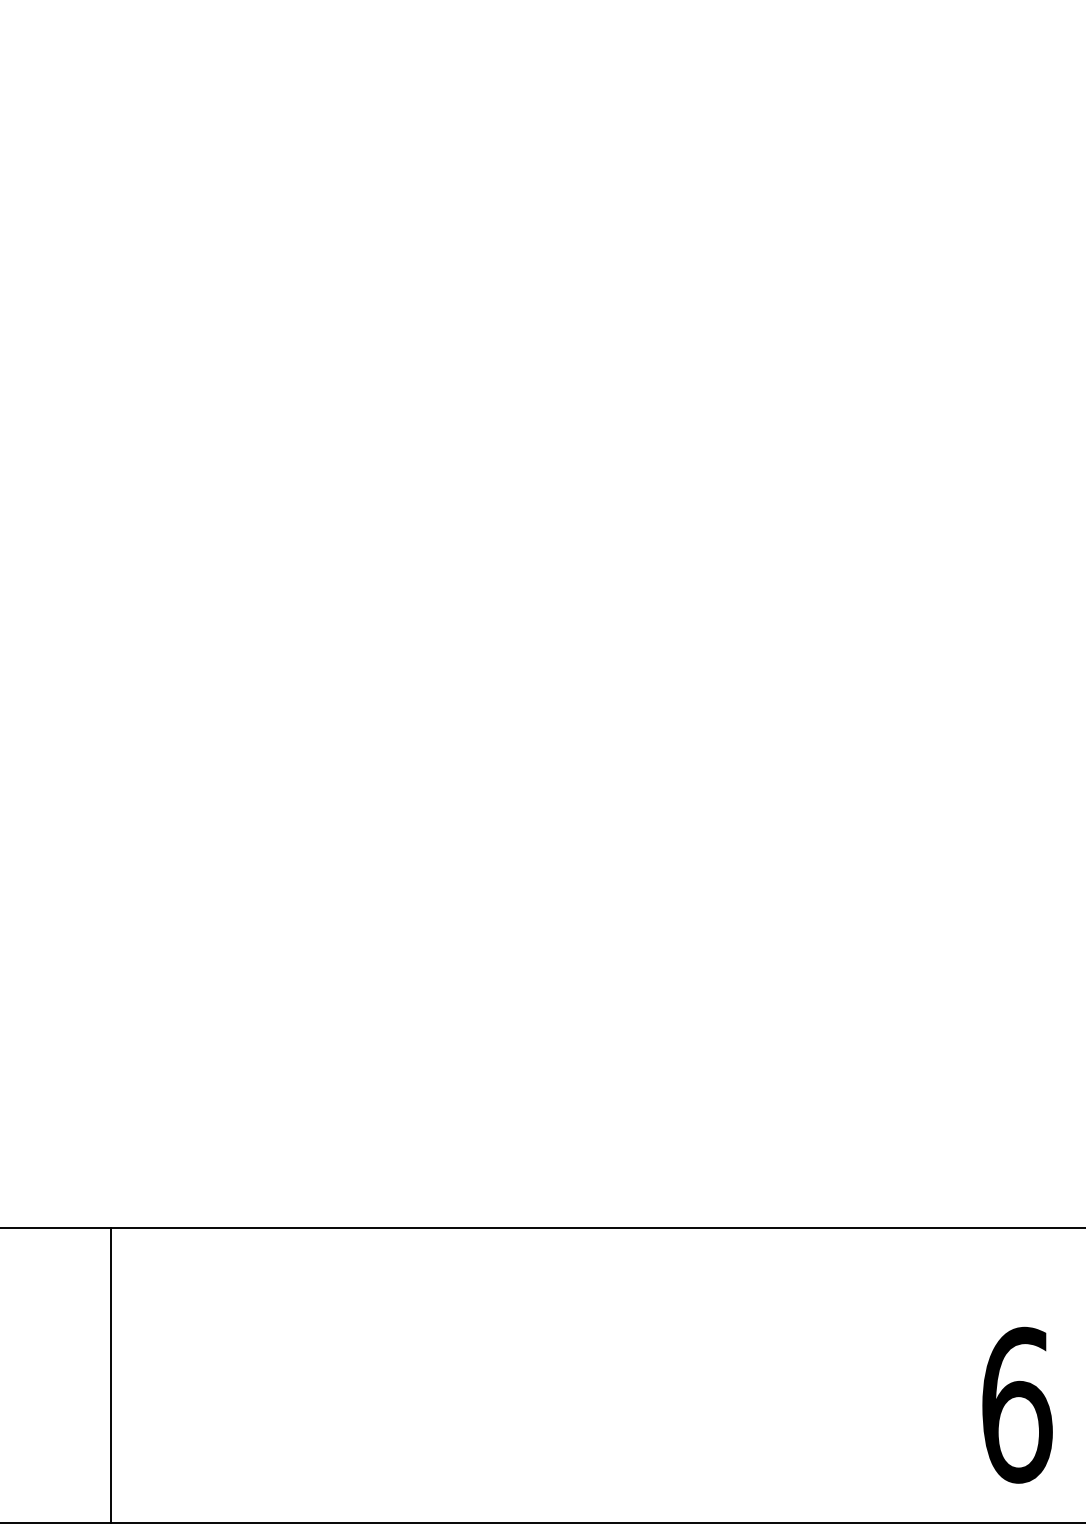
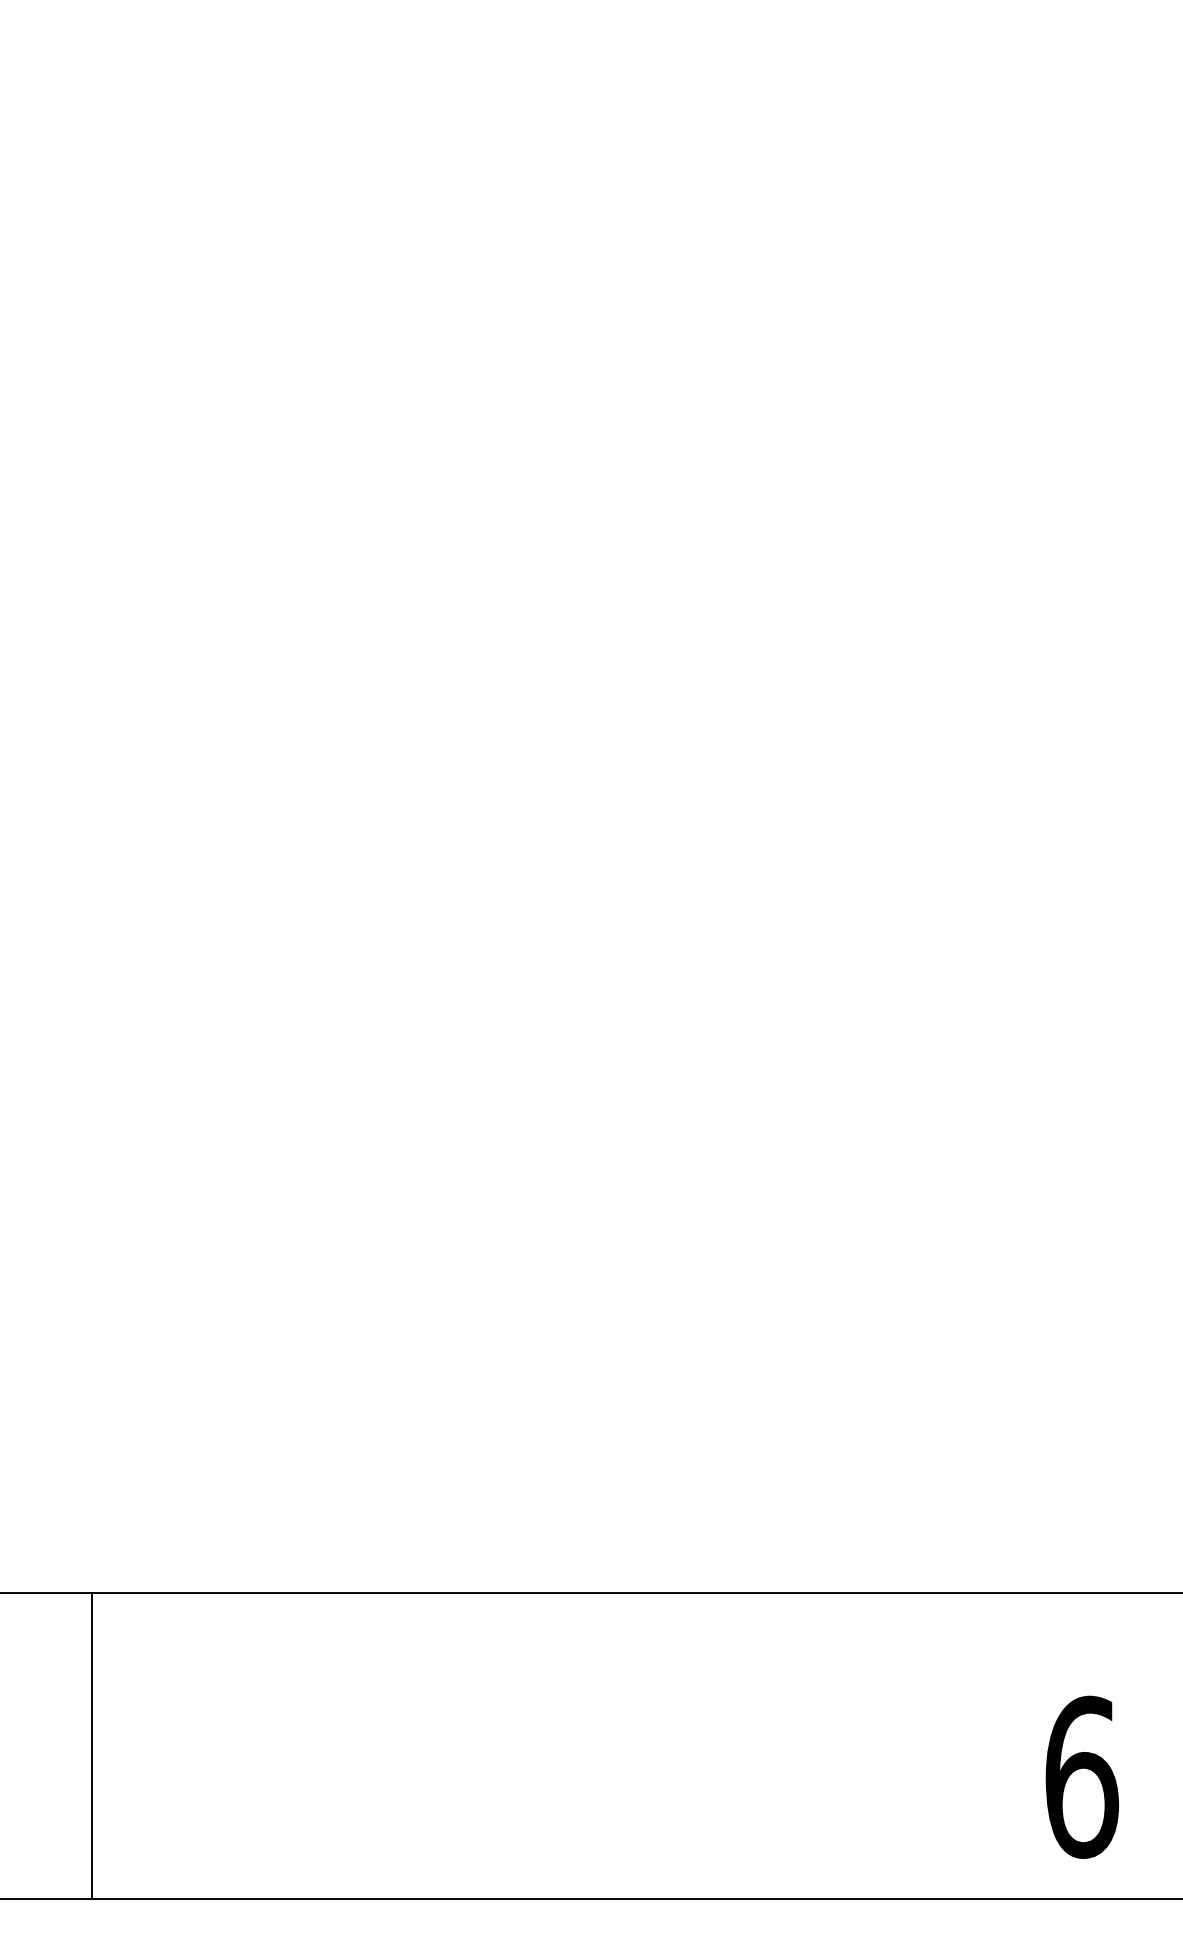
line: (111, 1374) -> (92, 1745), moved

